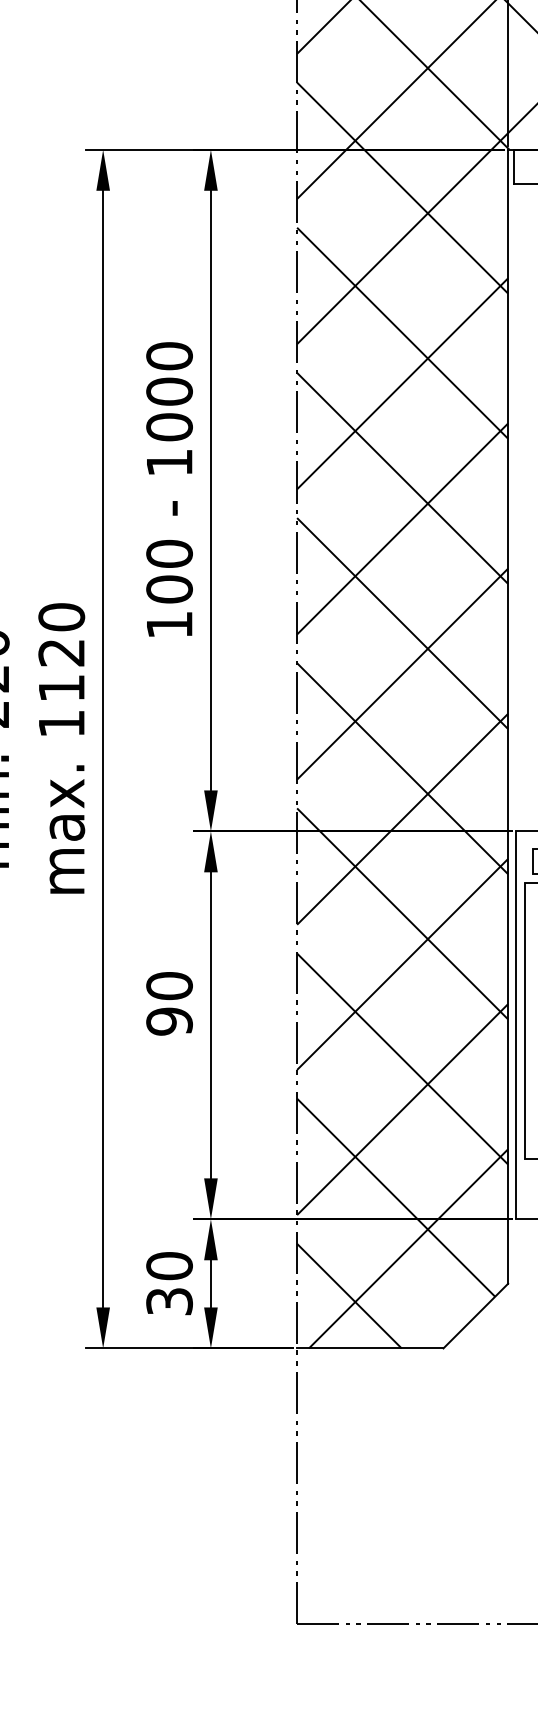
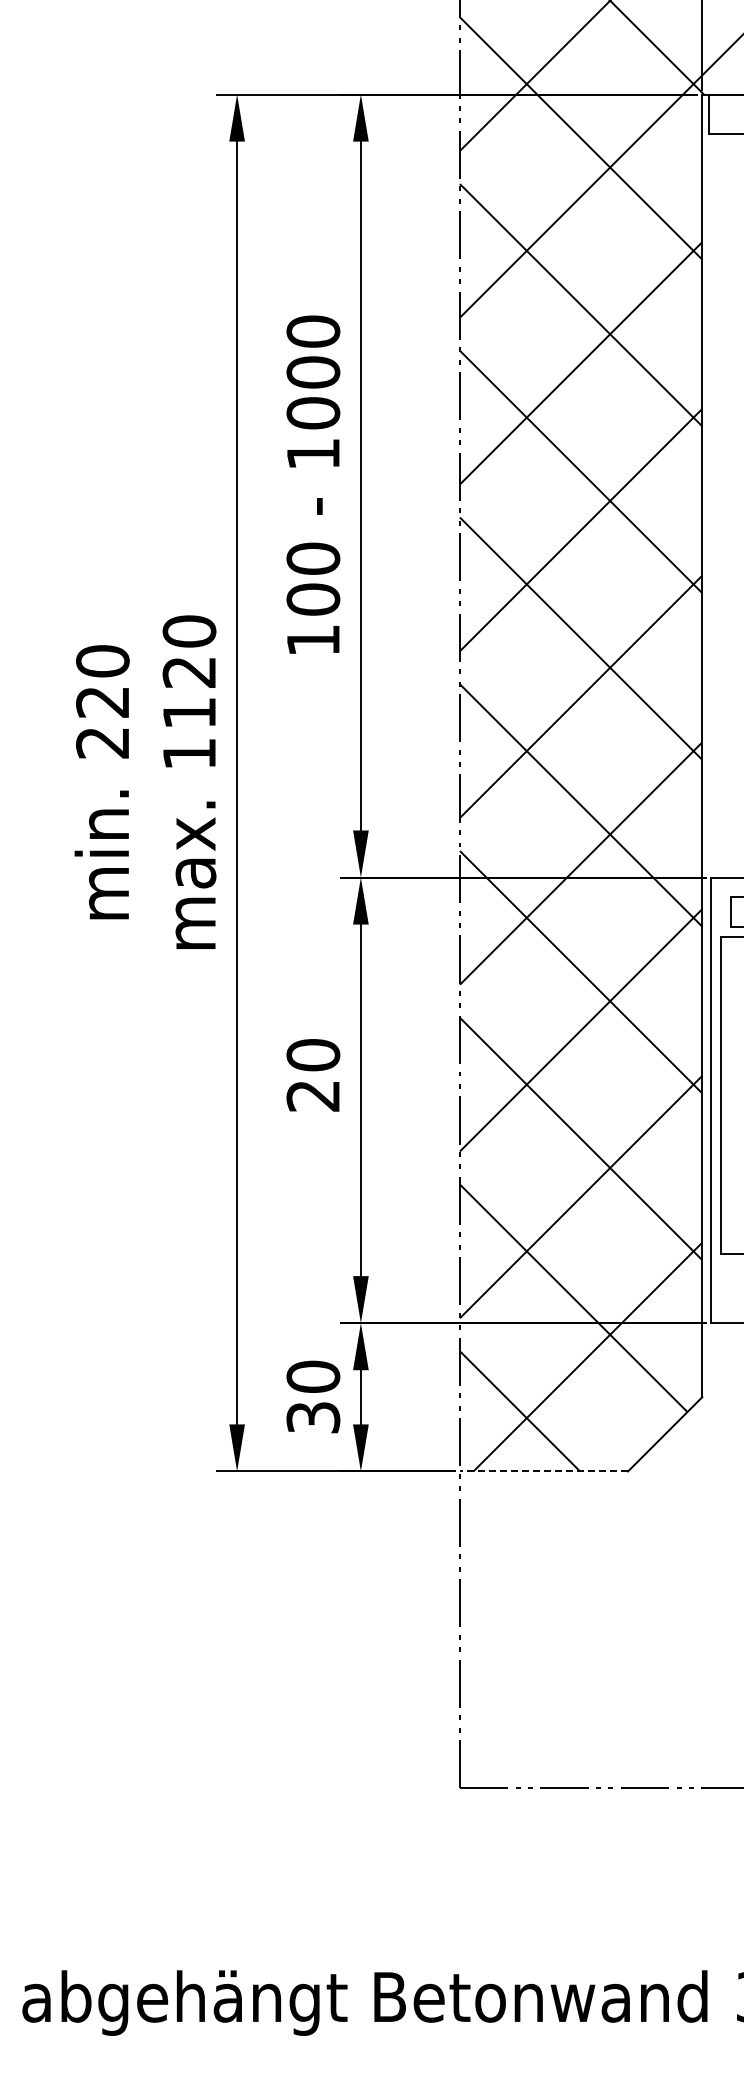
text: (169, 1022) -> (313, 1096), 90 -> 20
line: (369, 1348) -> (543, 1471), solid -> dashed

